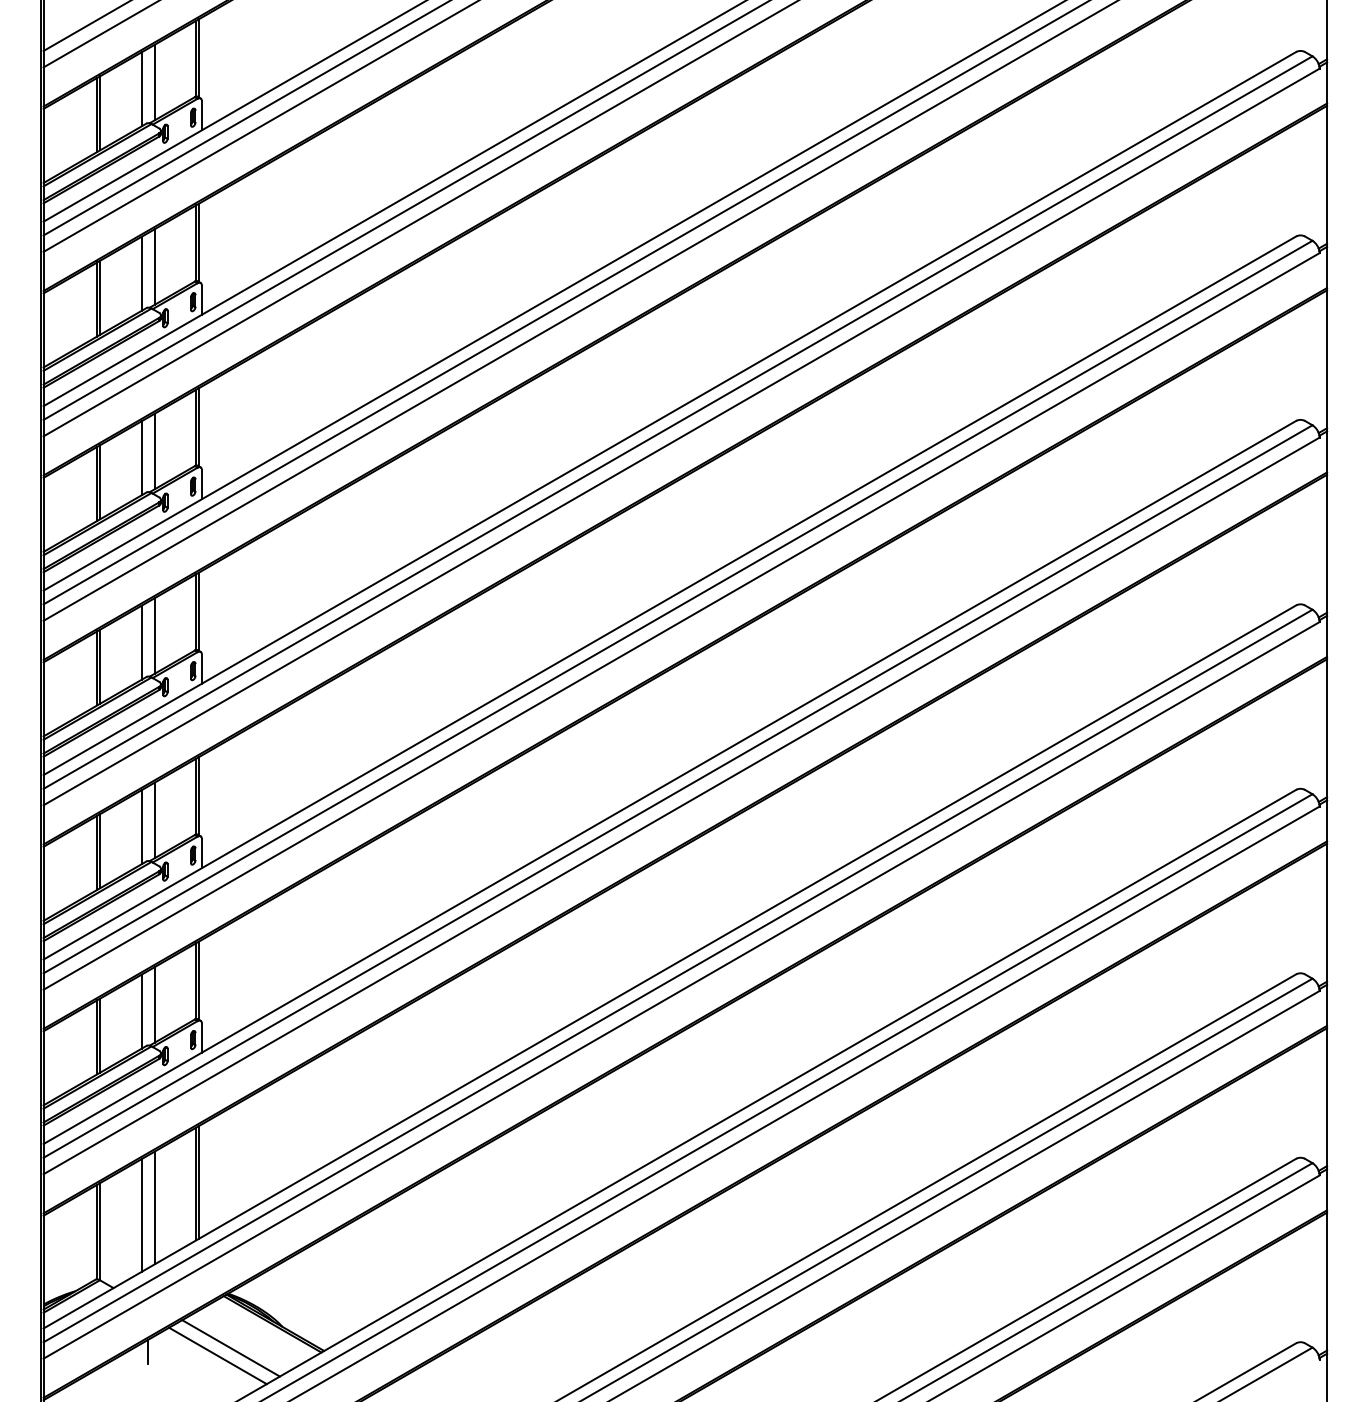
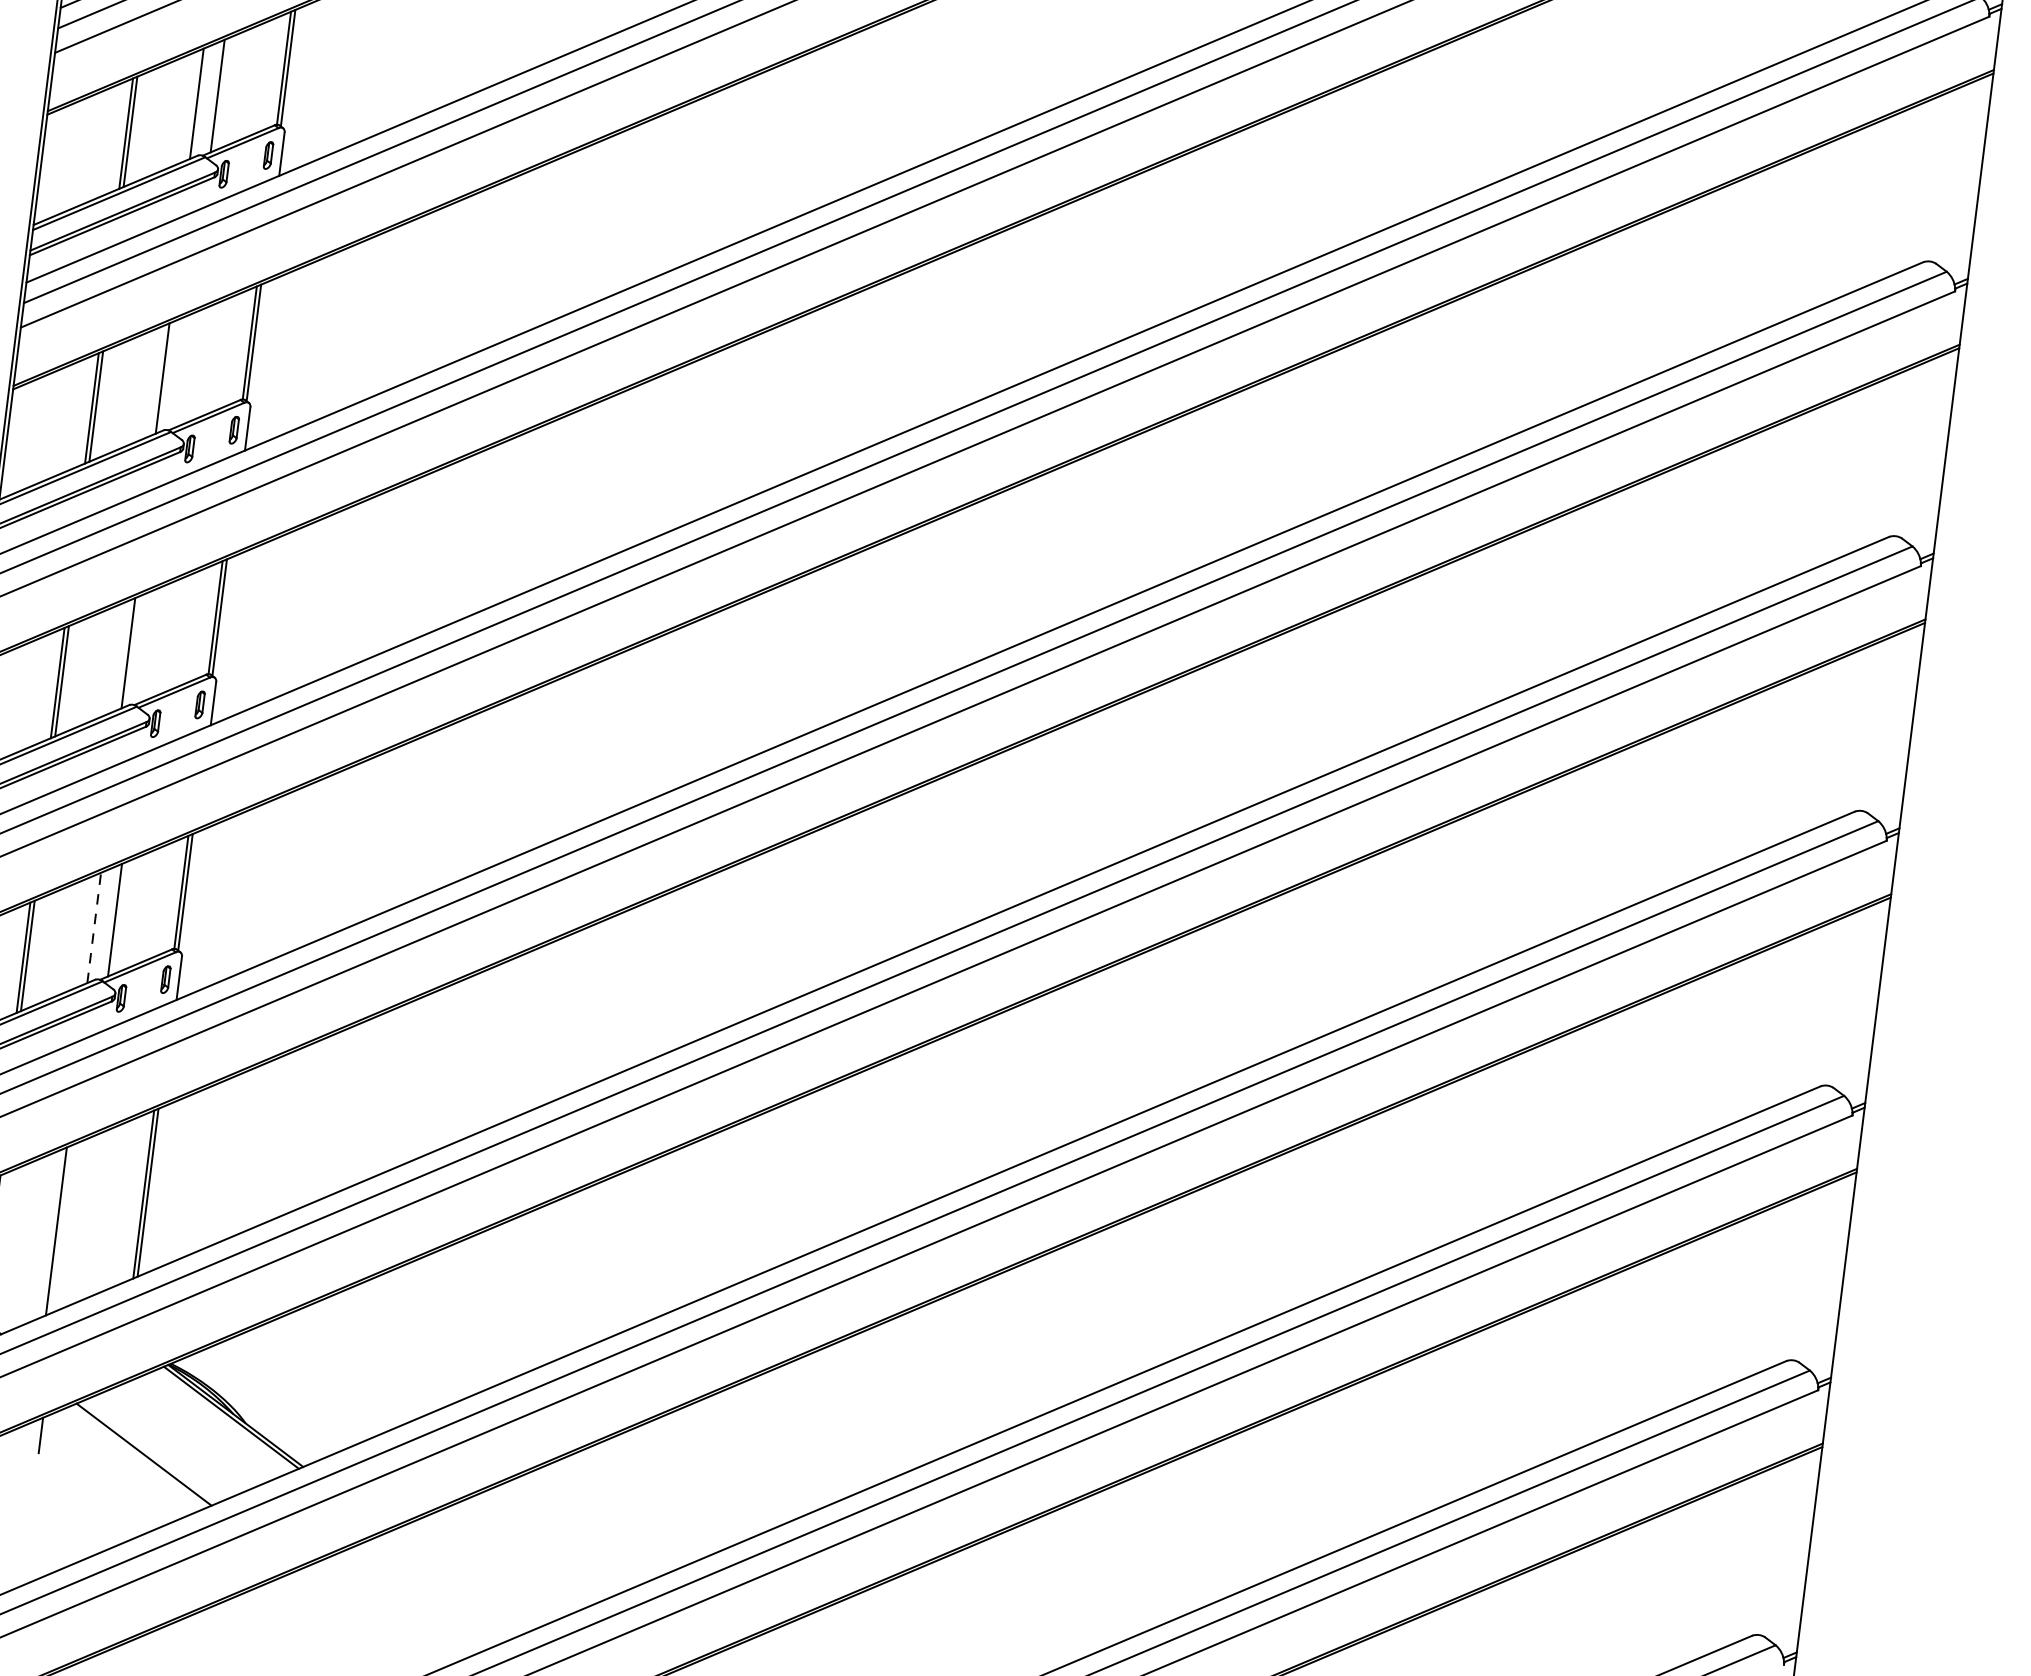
line: (154, 635) -> (183, 370), removed
line: (154, 820) -> (148, 645), removed
line: (141, 1011) -> (94, 927), solid -> dashed
line: (154, 1207) -> (77, 1221), removed
line: (230, 1348) -> (164, 1445), removed

